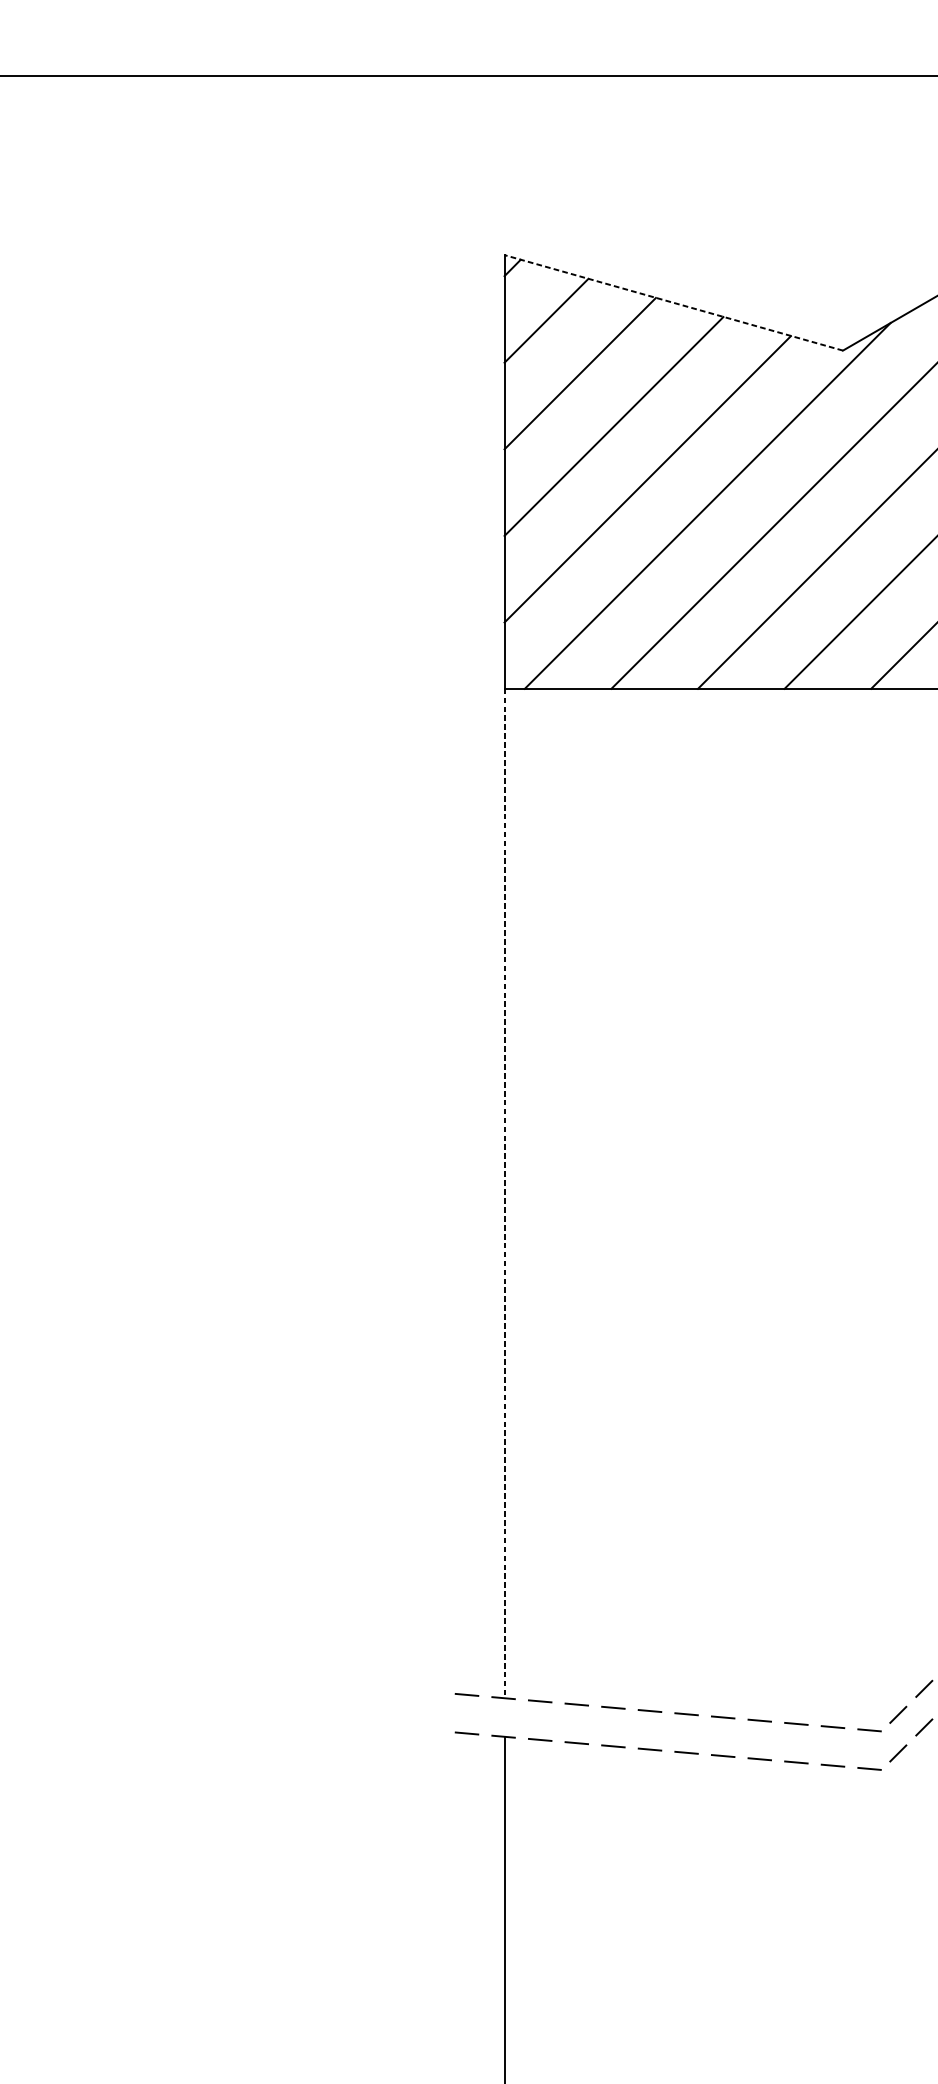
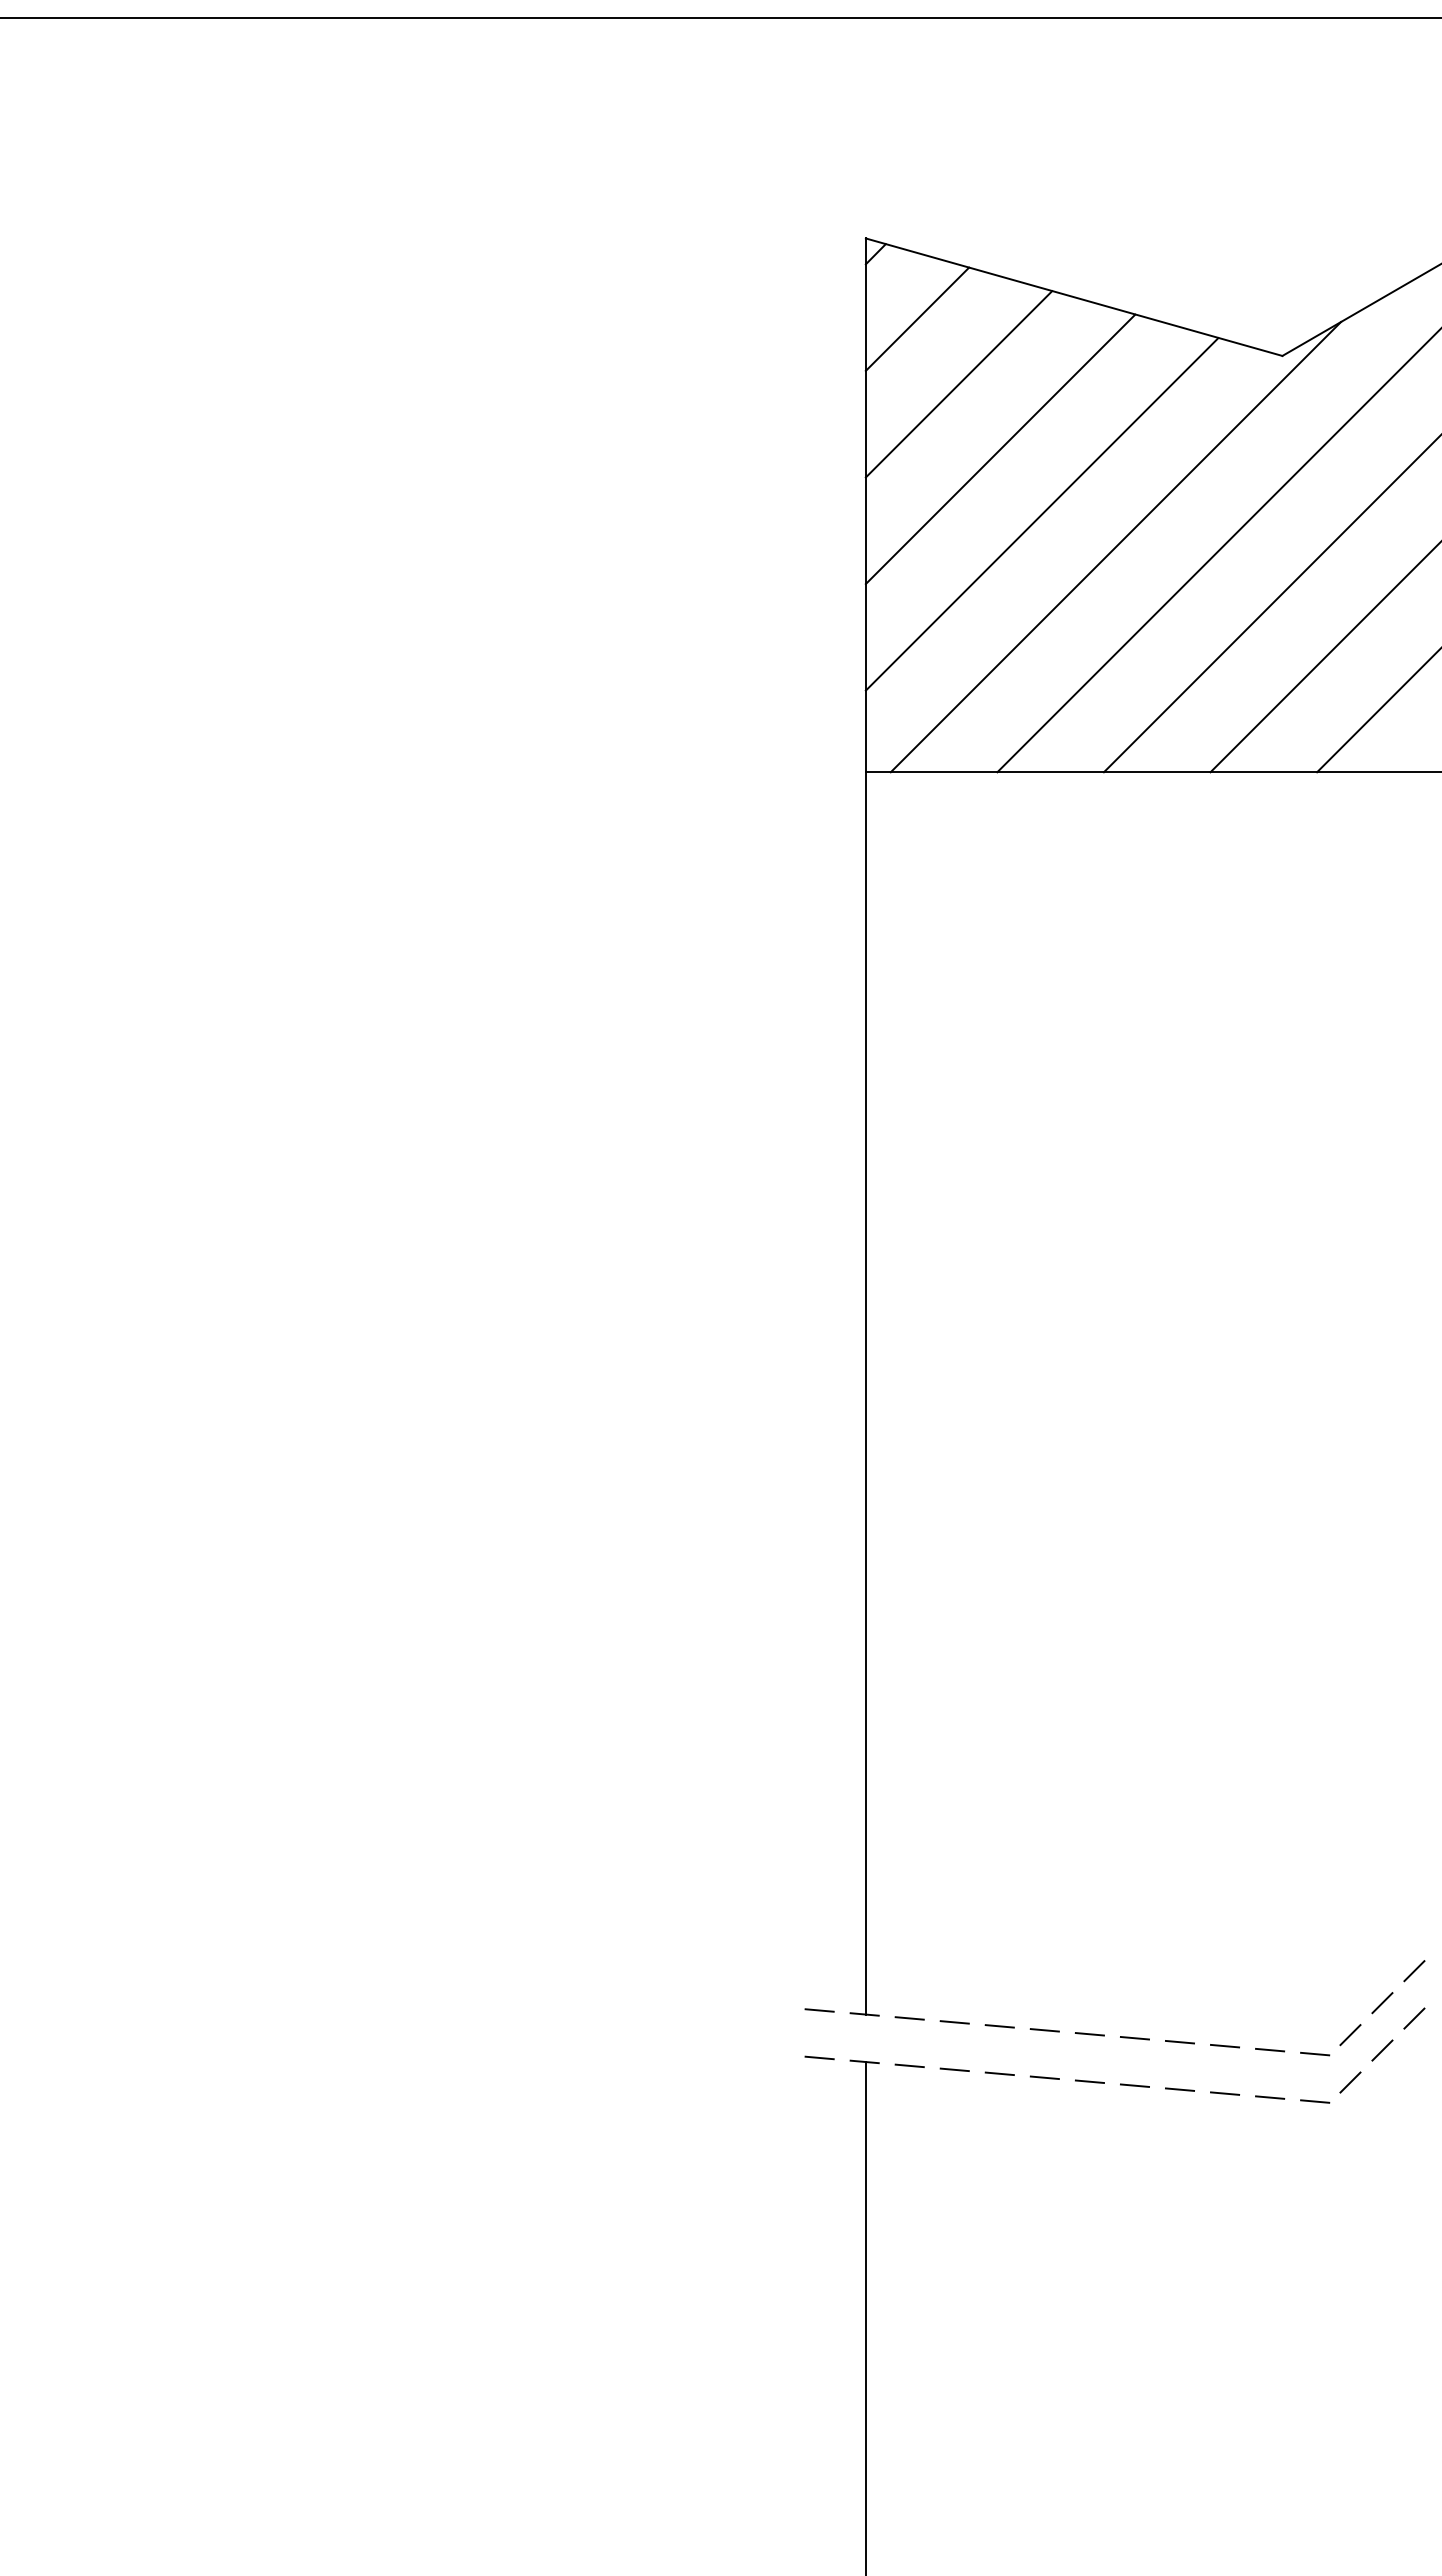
line: (673, 303) -> (1073, 297), dashed -> solid
line: (504, 1193) -> (865, 1393), dashed -> solid

